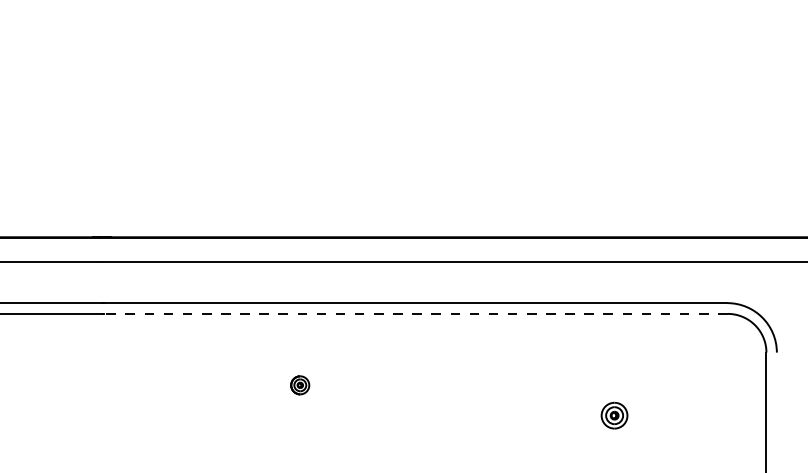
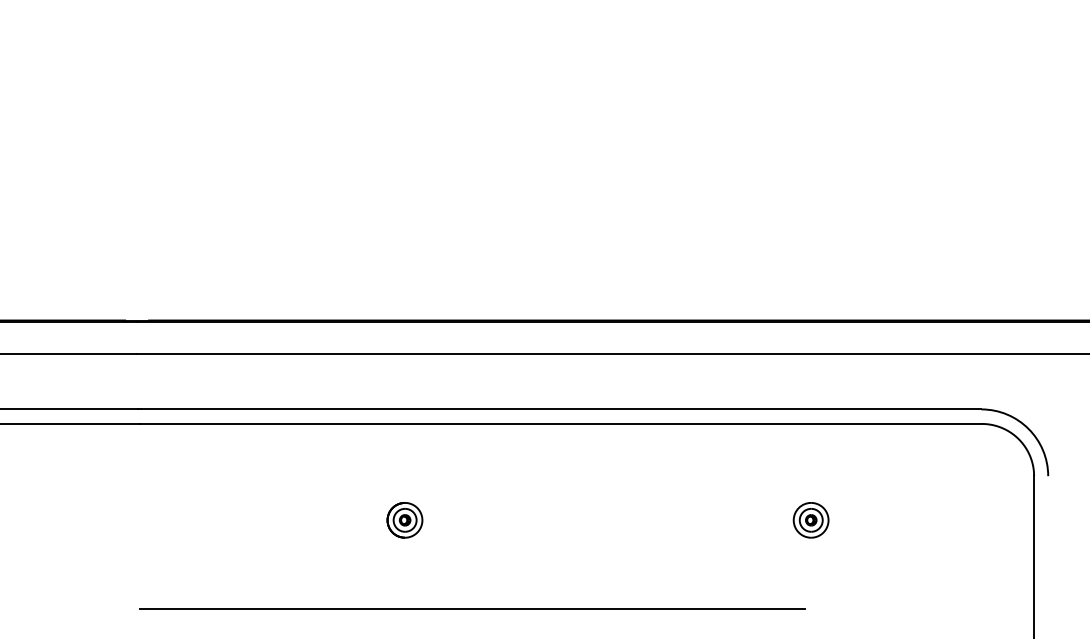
line: (415, 313) -> (560, 423), dashed -> solid
part: (299, 385) -> (404, 520), size x1.43
part: (614, 415) -> (810, 520), moved
line: (349, 450) -> (471, 608), added

